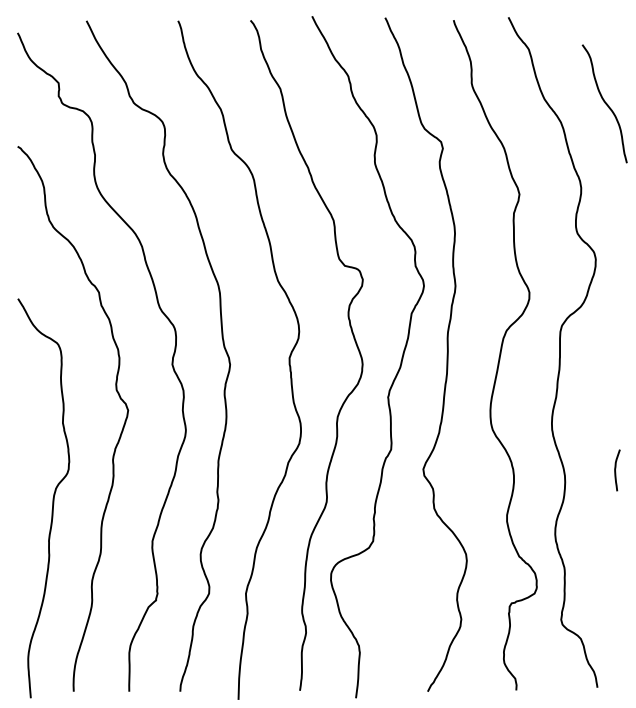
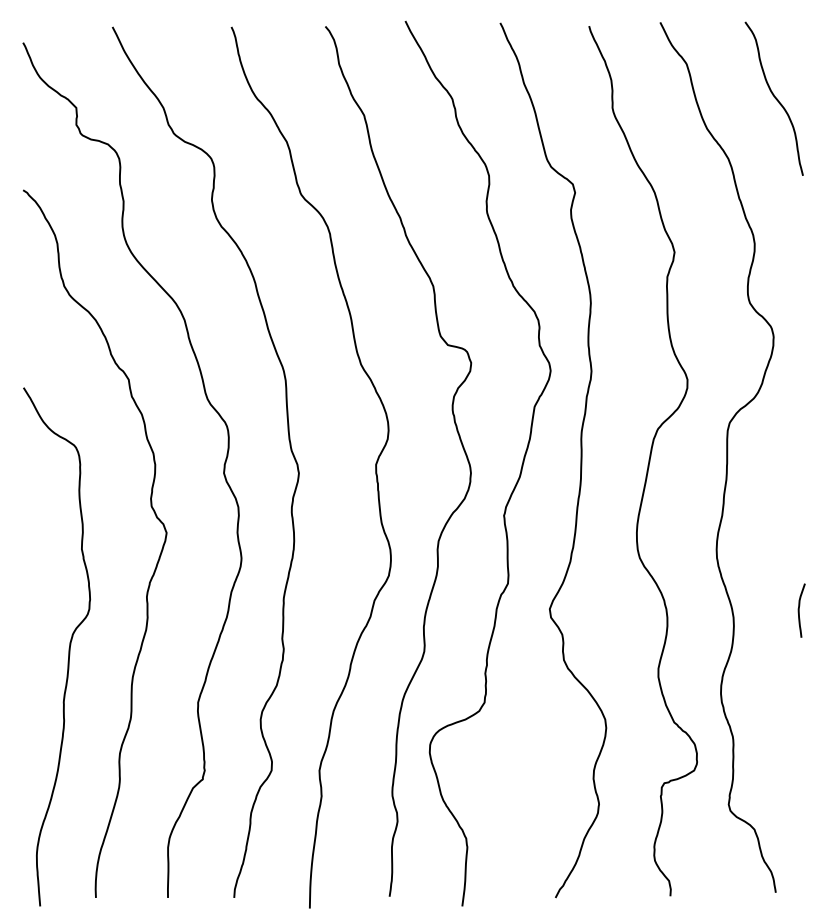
curve: (604, 103) -> (774, 98), moved

